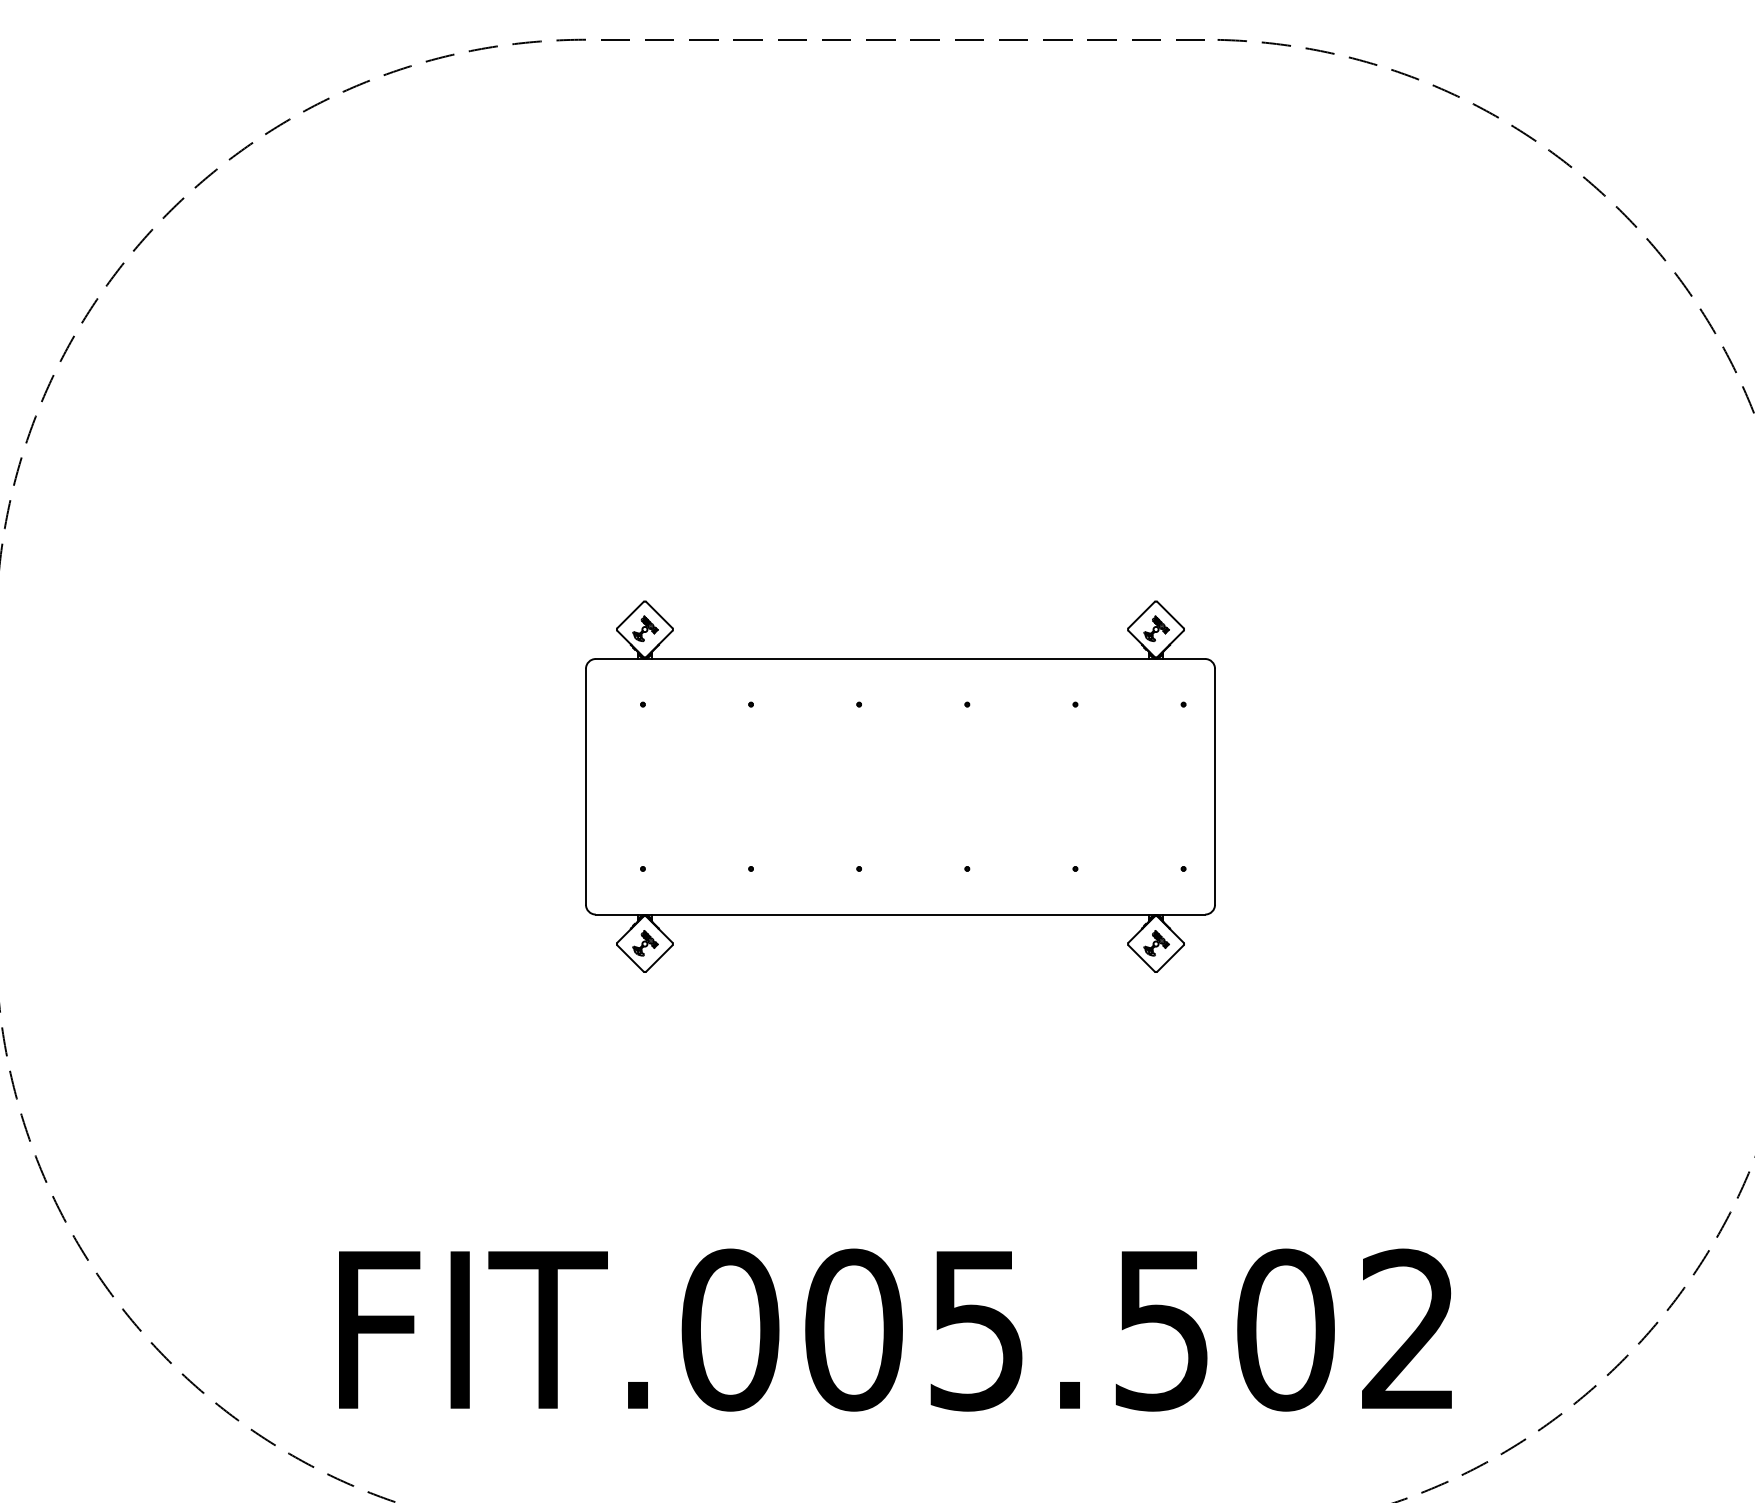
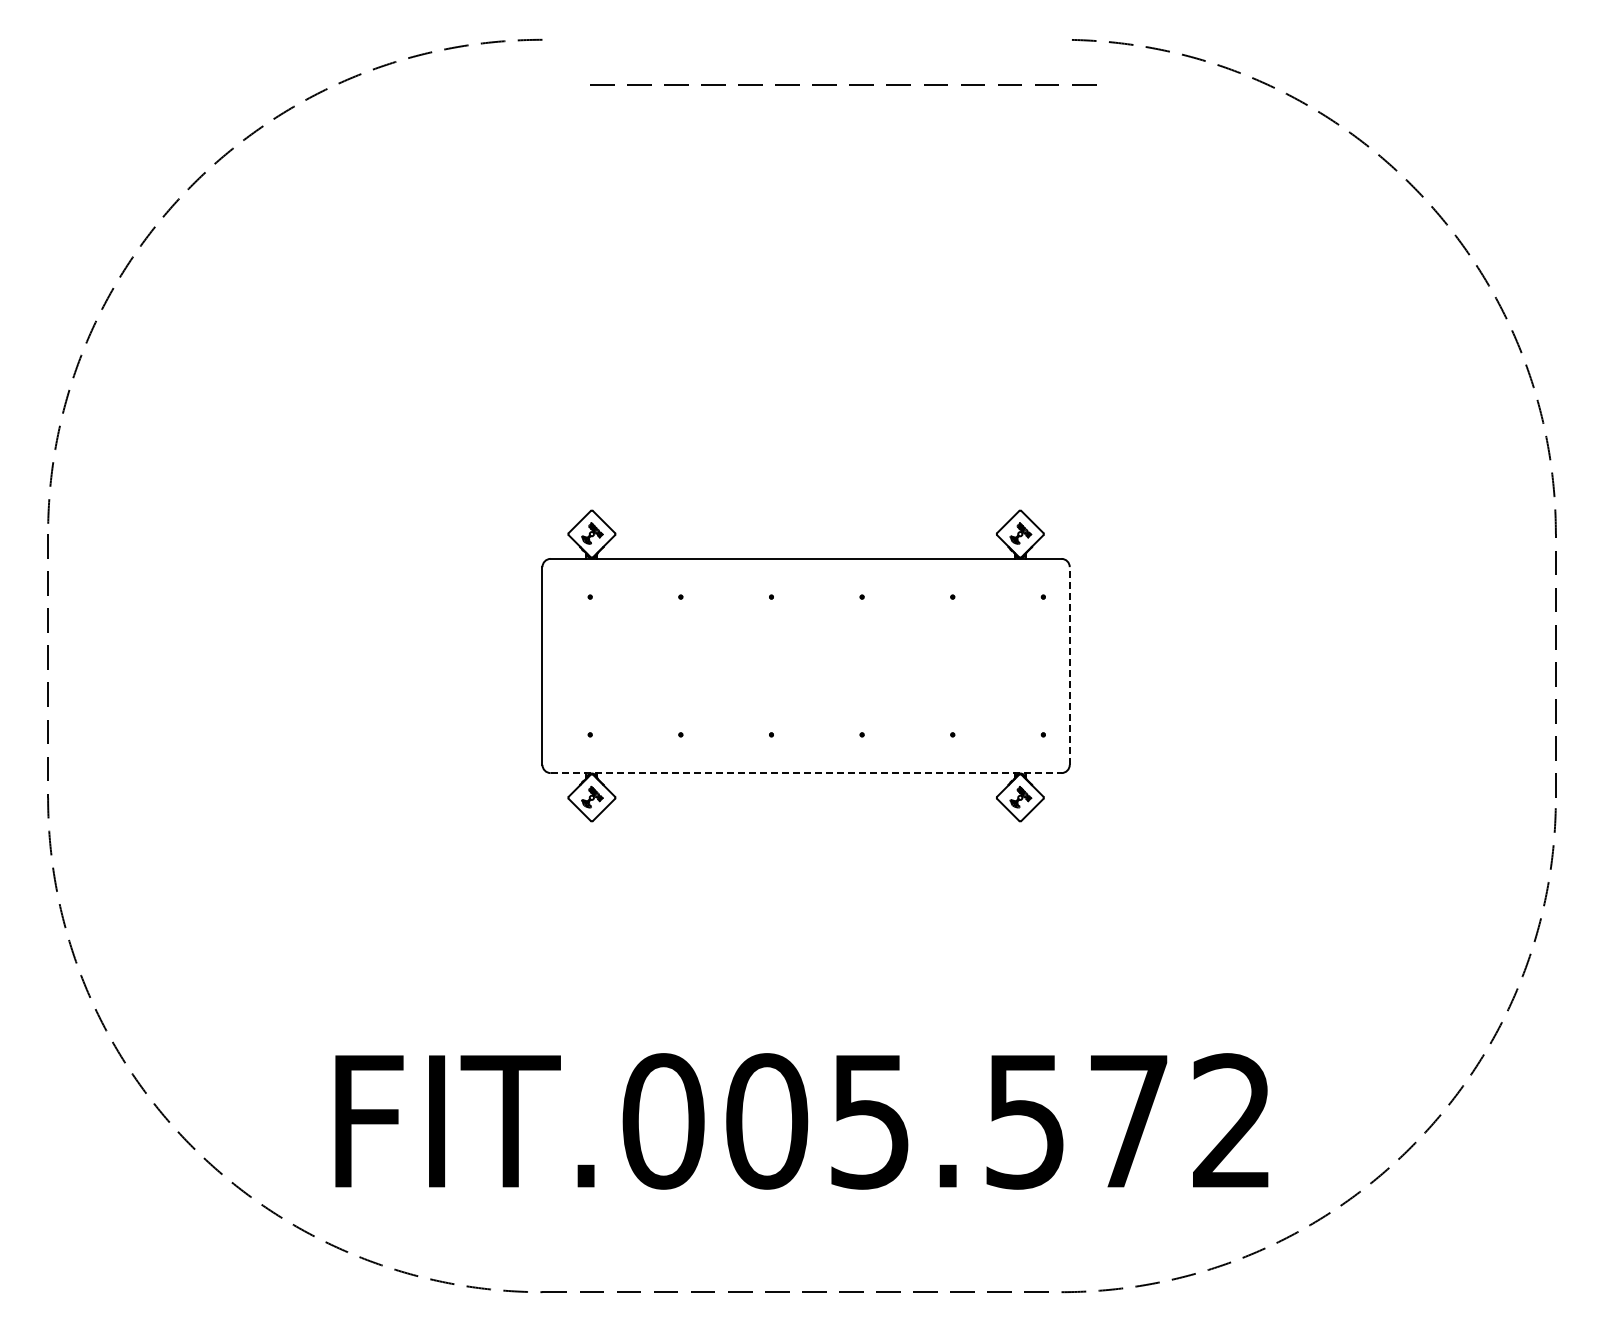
line: (910, 39) -> (849, 84), moved
line: (1214, 787) -> (1069, 666), solid -> dashed
line: (900, 915) -> (806, 773), solid -> dashed
text: (1286, 1330) -> (1129, 1121), FIT.005.502 -> FIT.005.572

